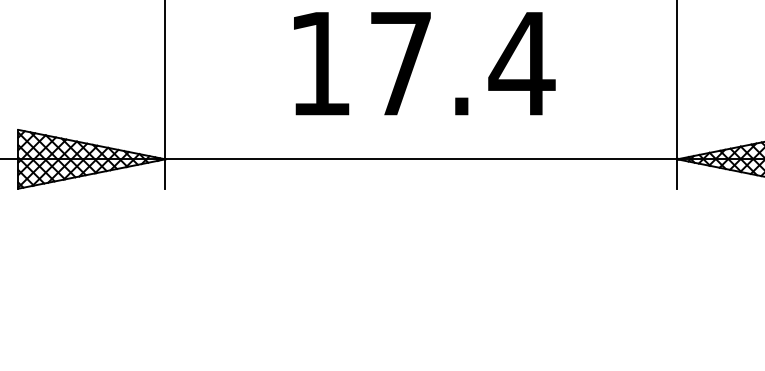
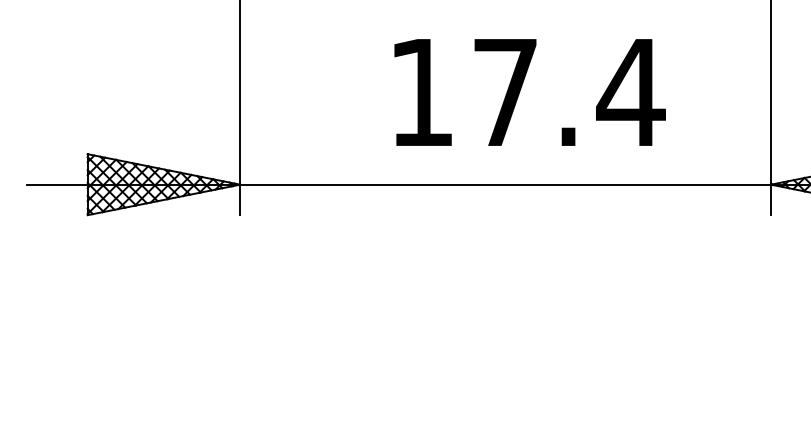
text: (424, 63) -> (529, 92), moved

